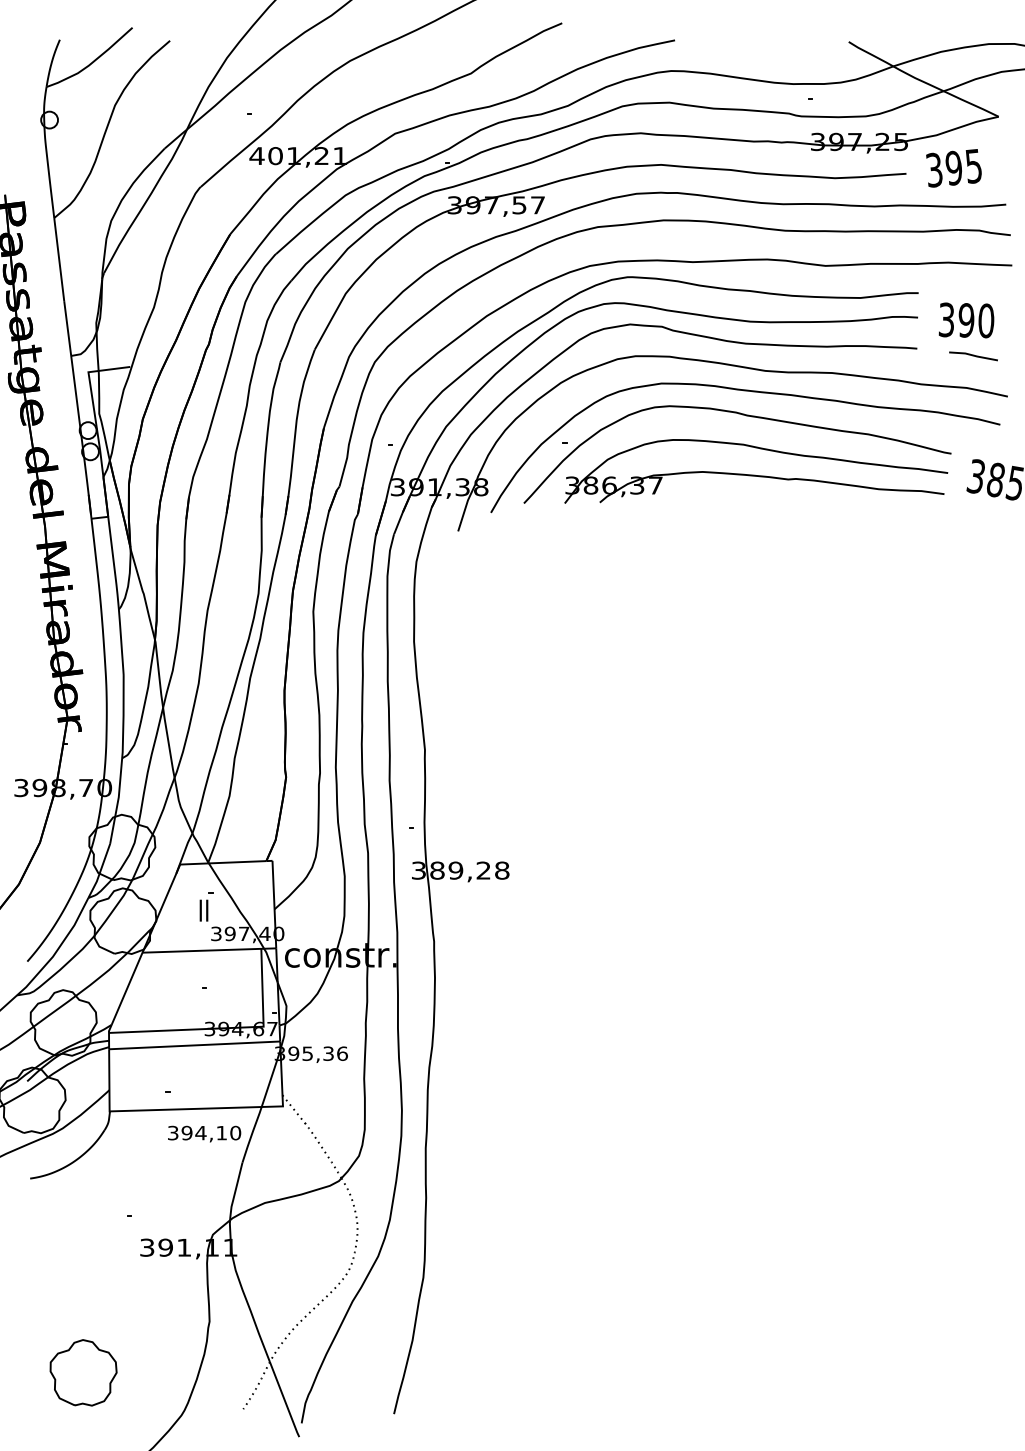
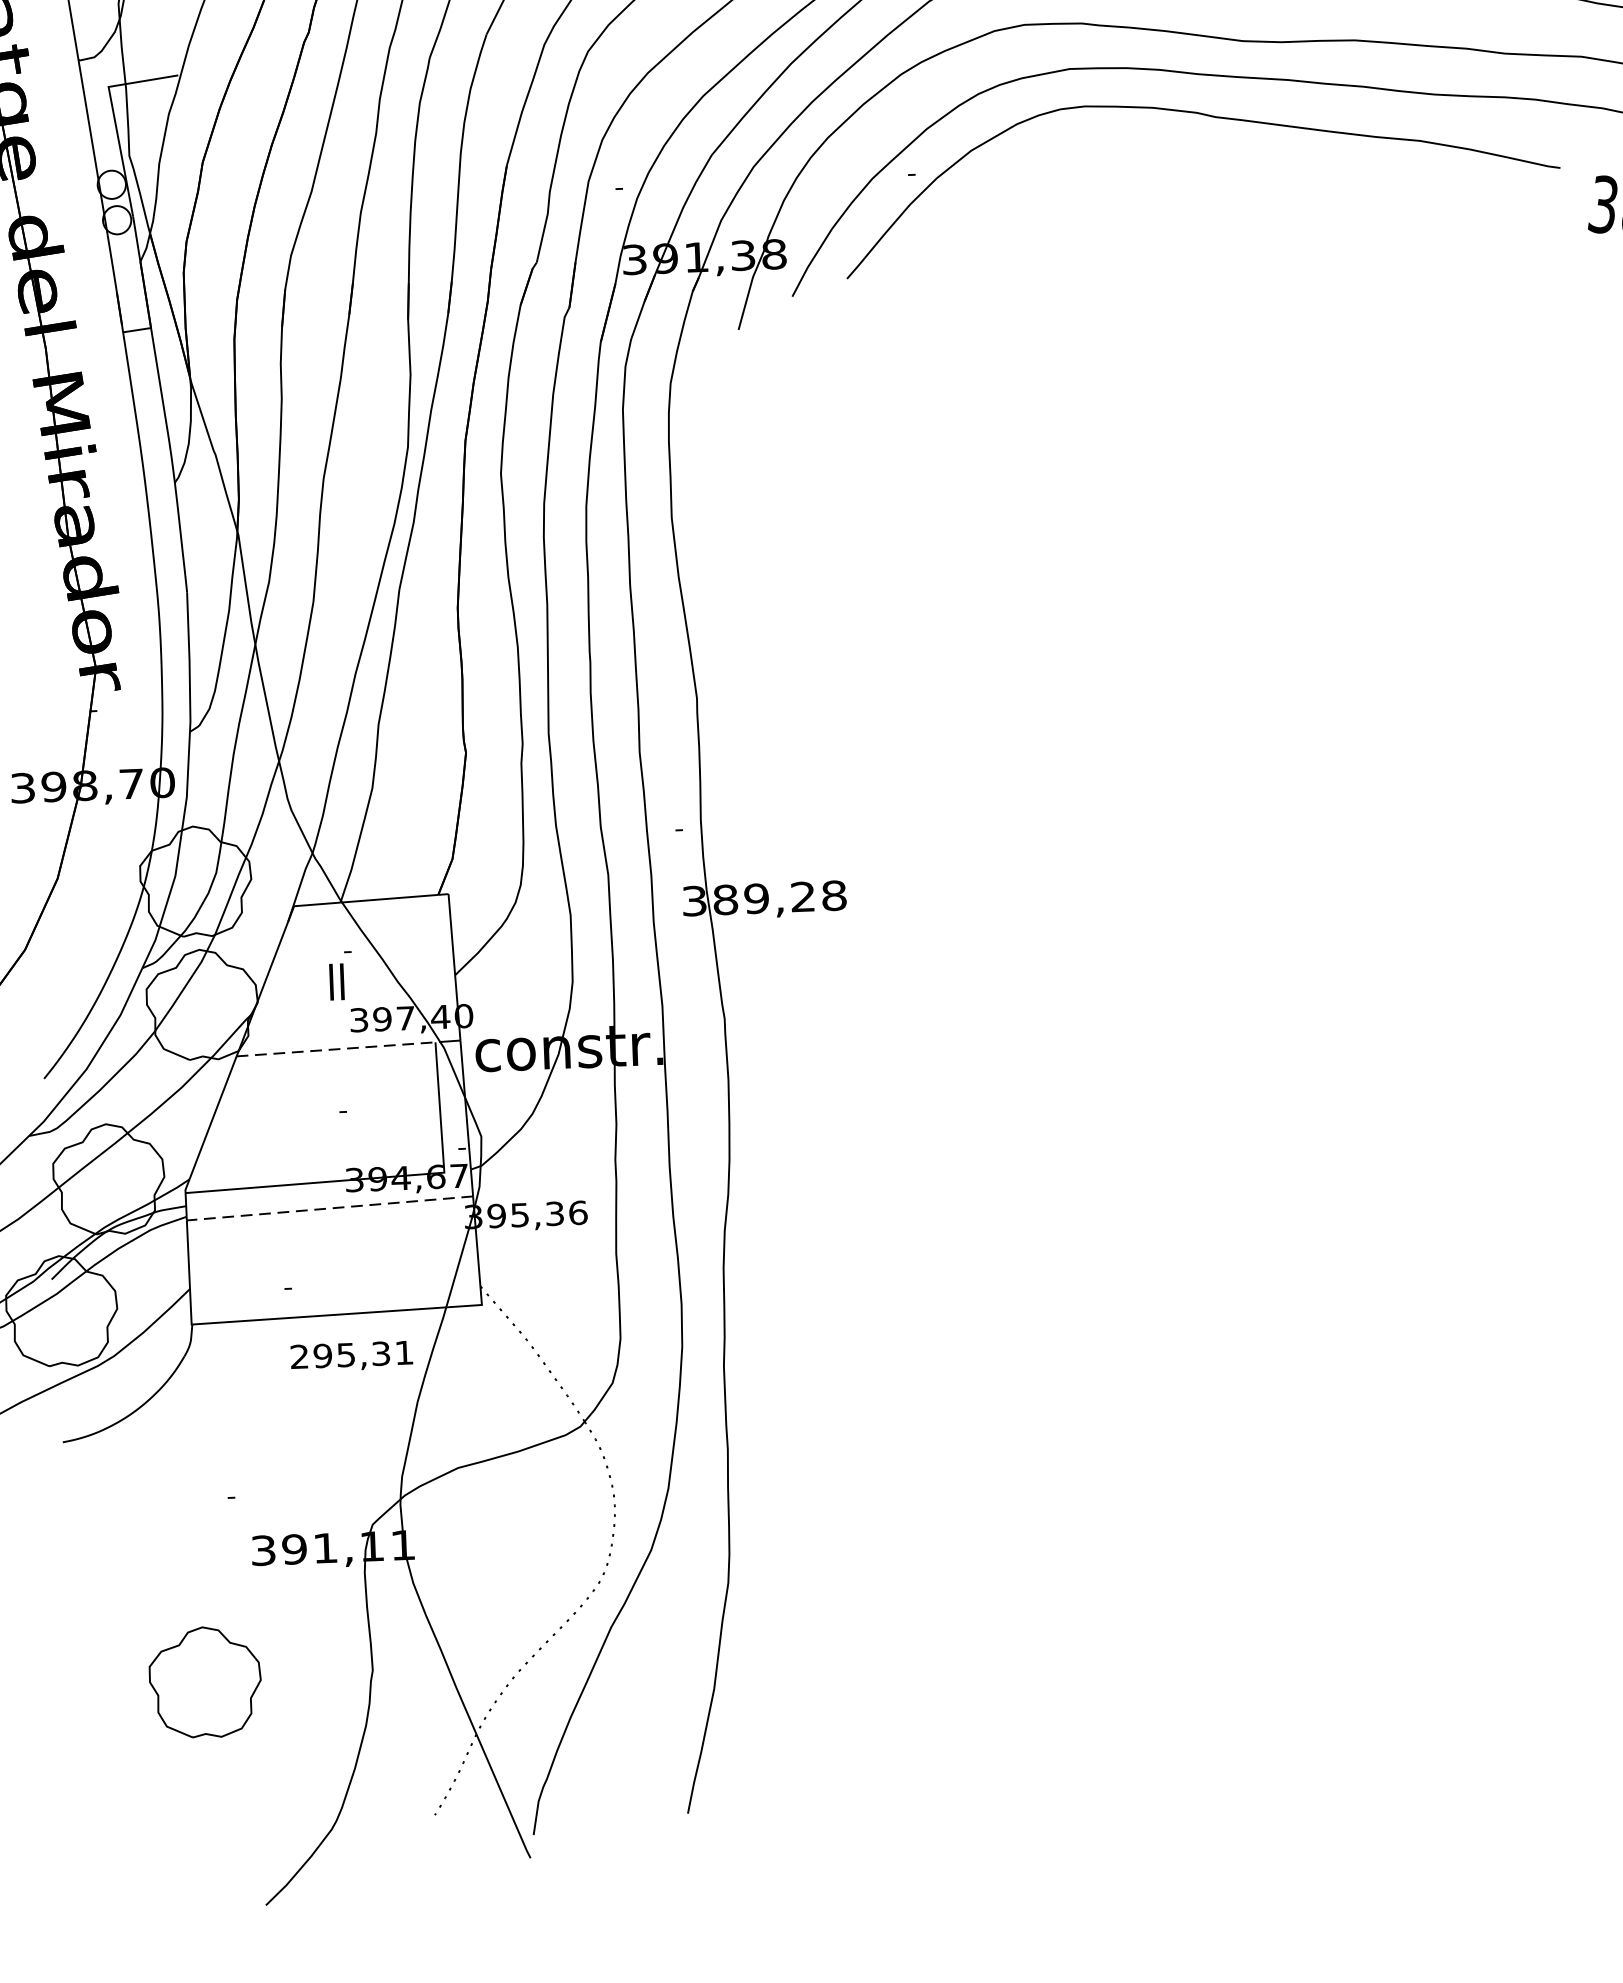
part: (756, 471) -> (1234, 210), removed
line: (203, 950) -> (338, 1048), solid -> dashed
line: (194, 1045) -> (329, 1208), solid -> dashed
text: (204, 1132) -> (352, 1353), 394,10 -> 295,31
part: (83, 1372) -> (205, 1681), moved

